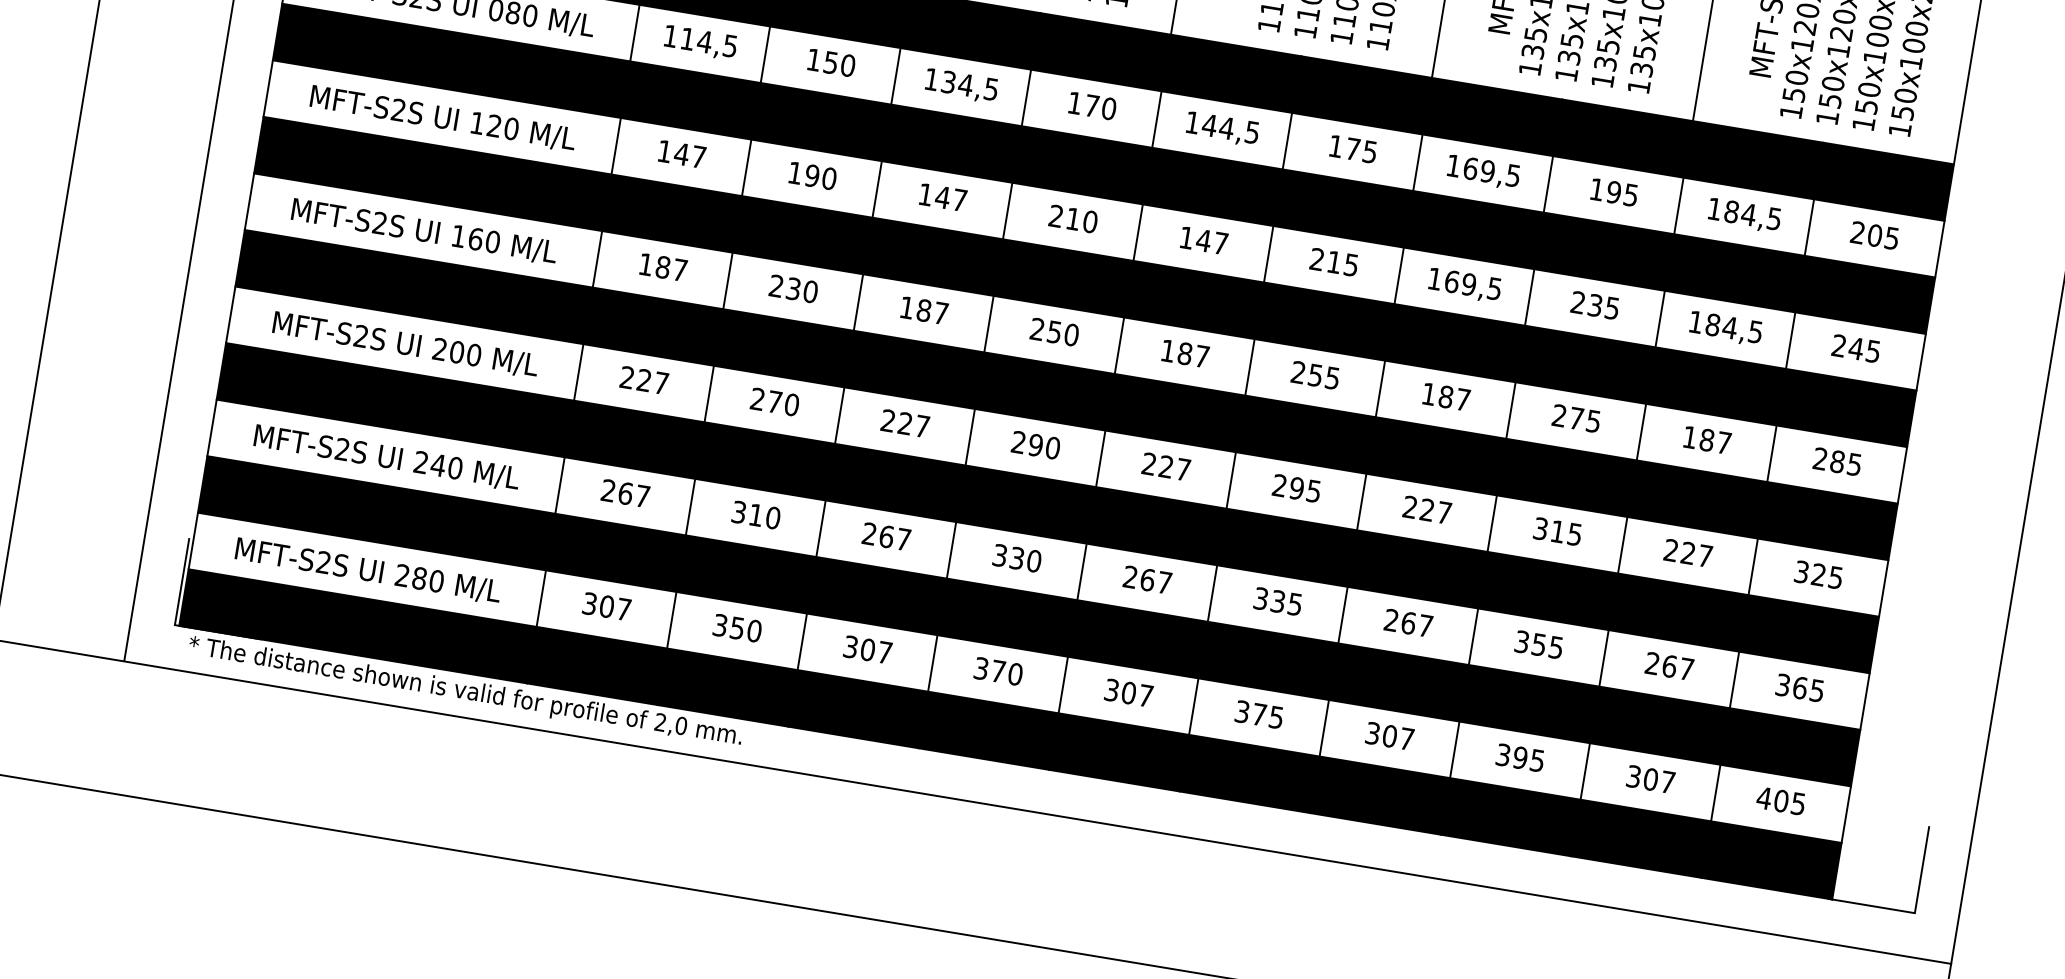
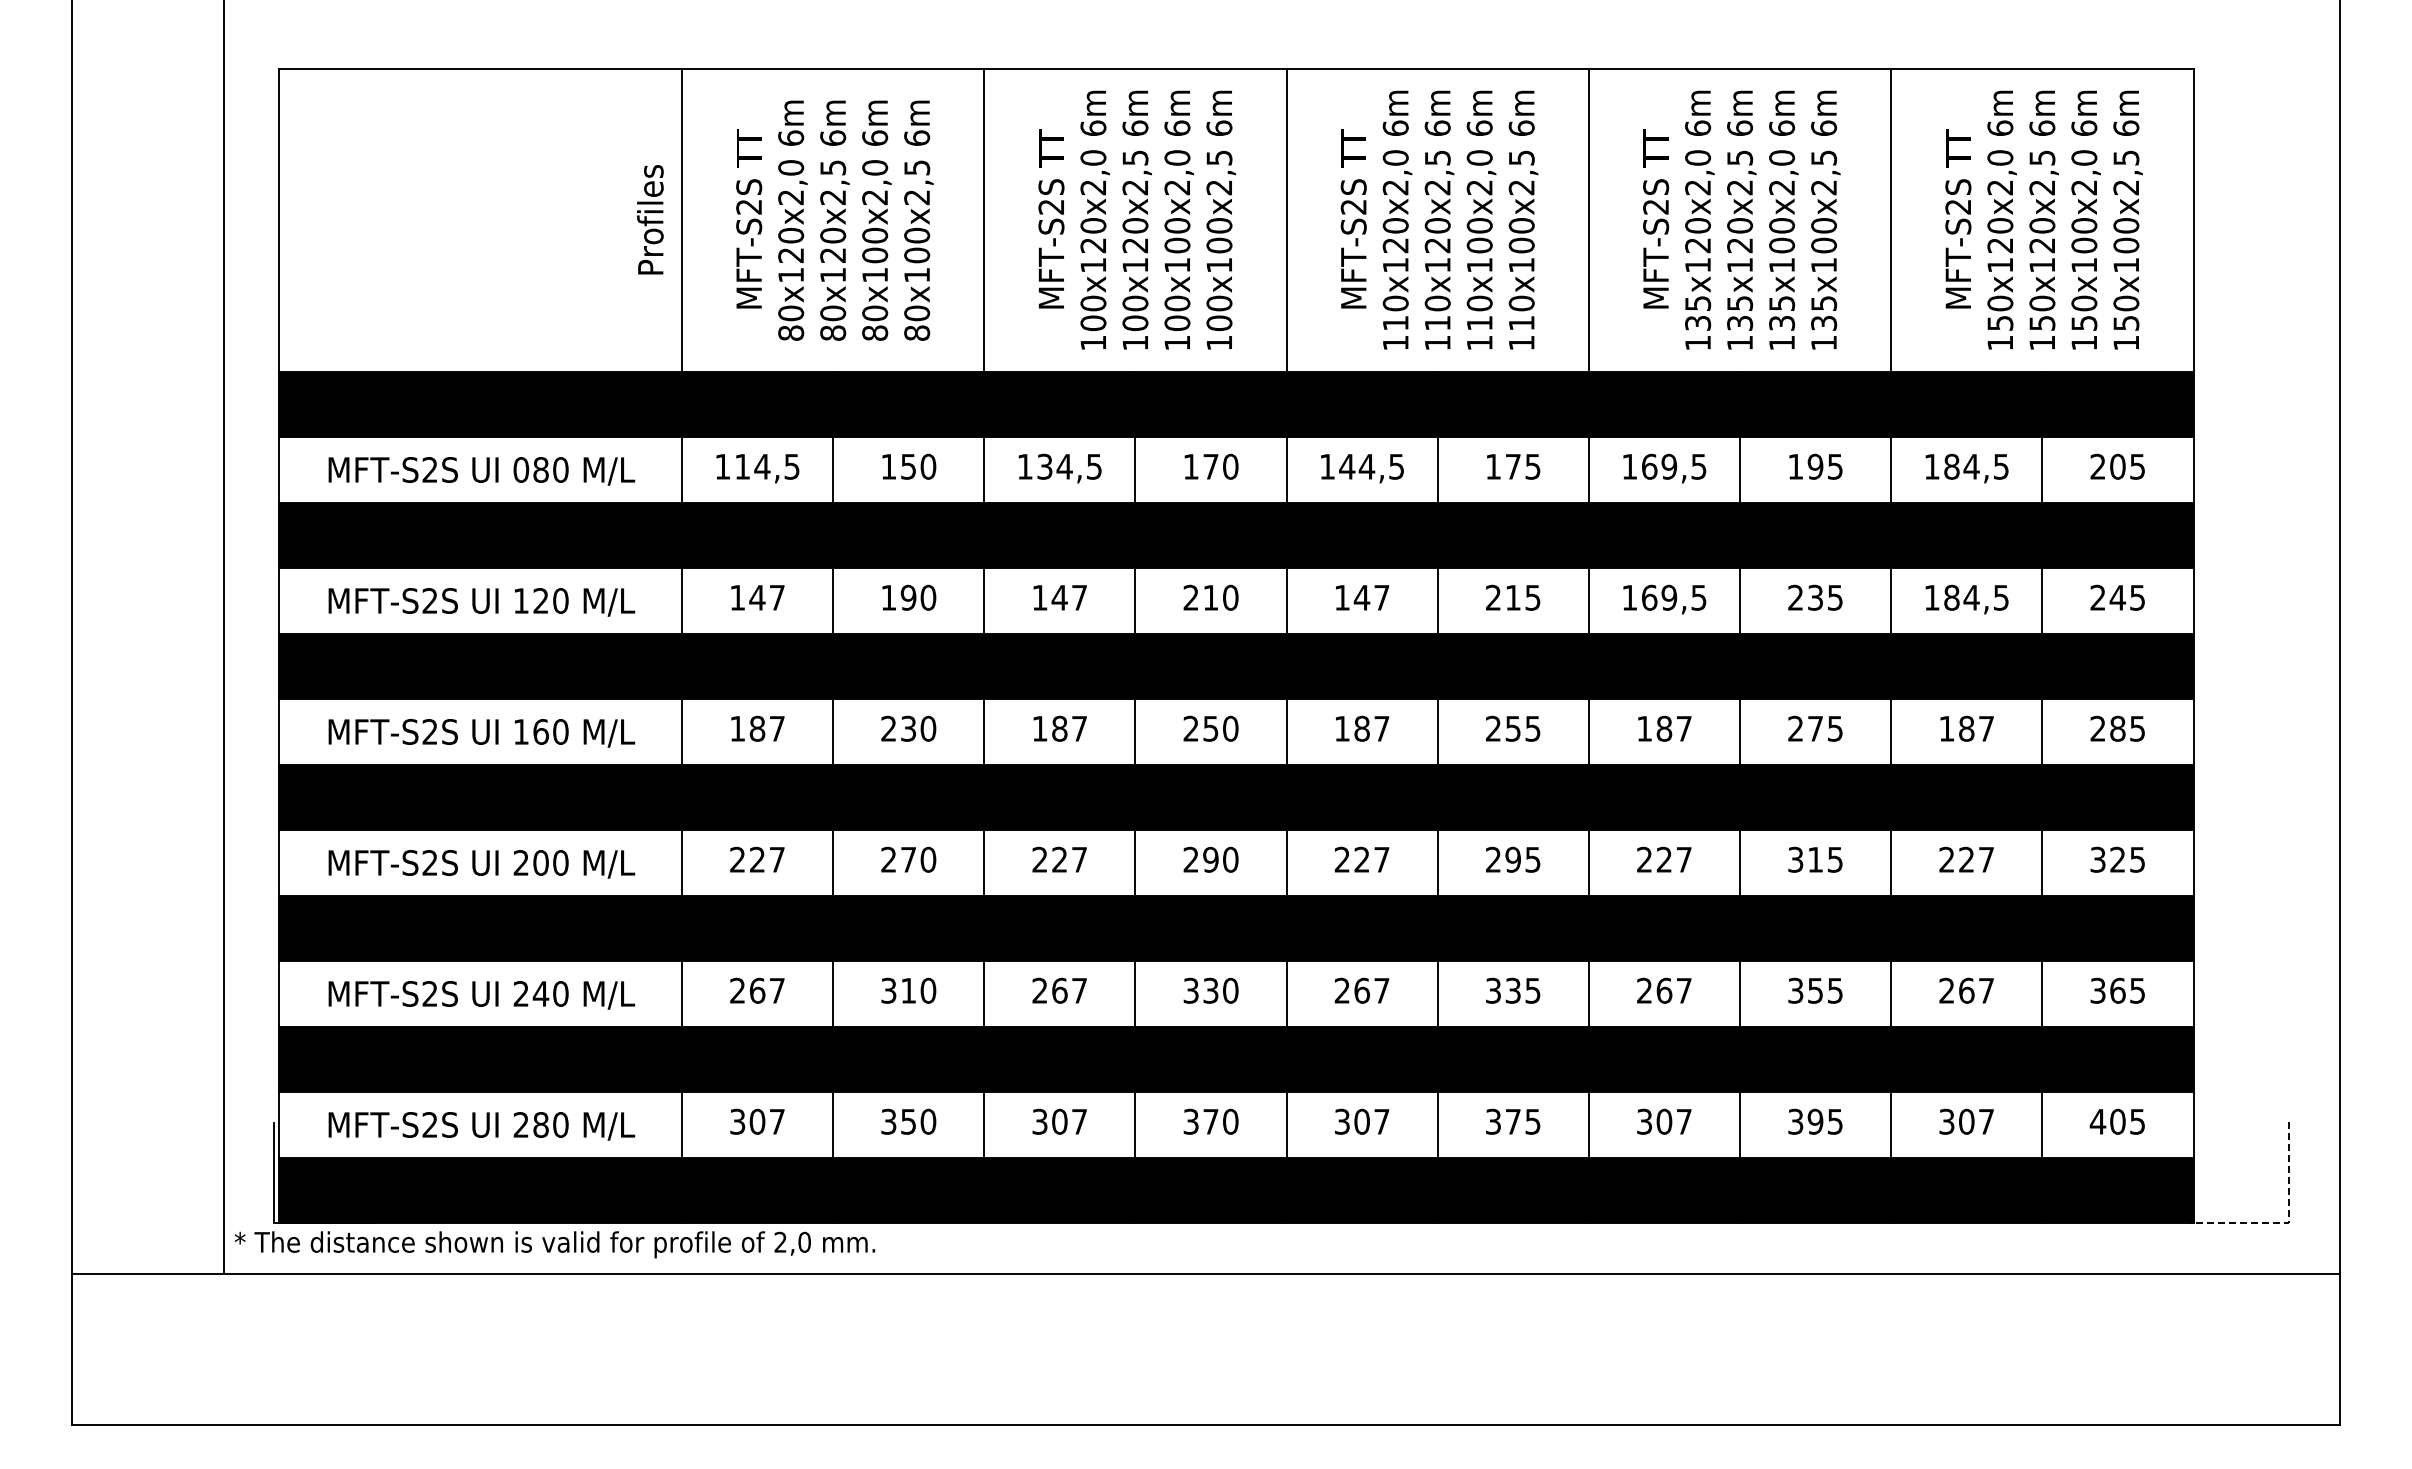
text: (465, 692) -> (554, 1244), moved
line: (1915, 913) -> (2289, 1223), solid -> dashed

